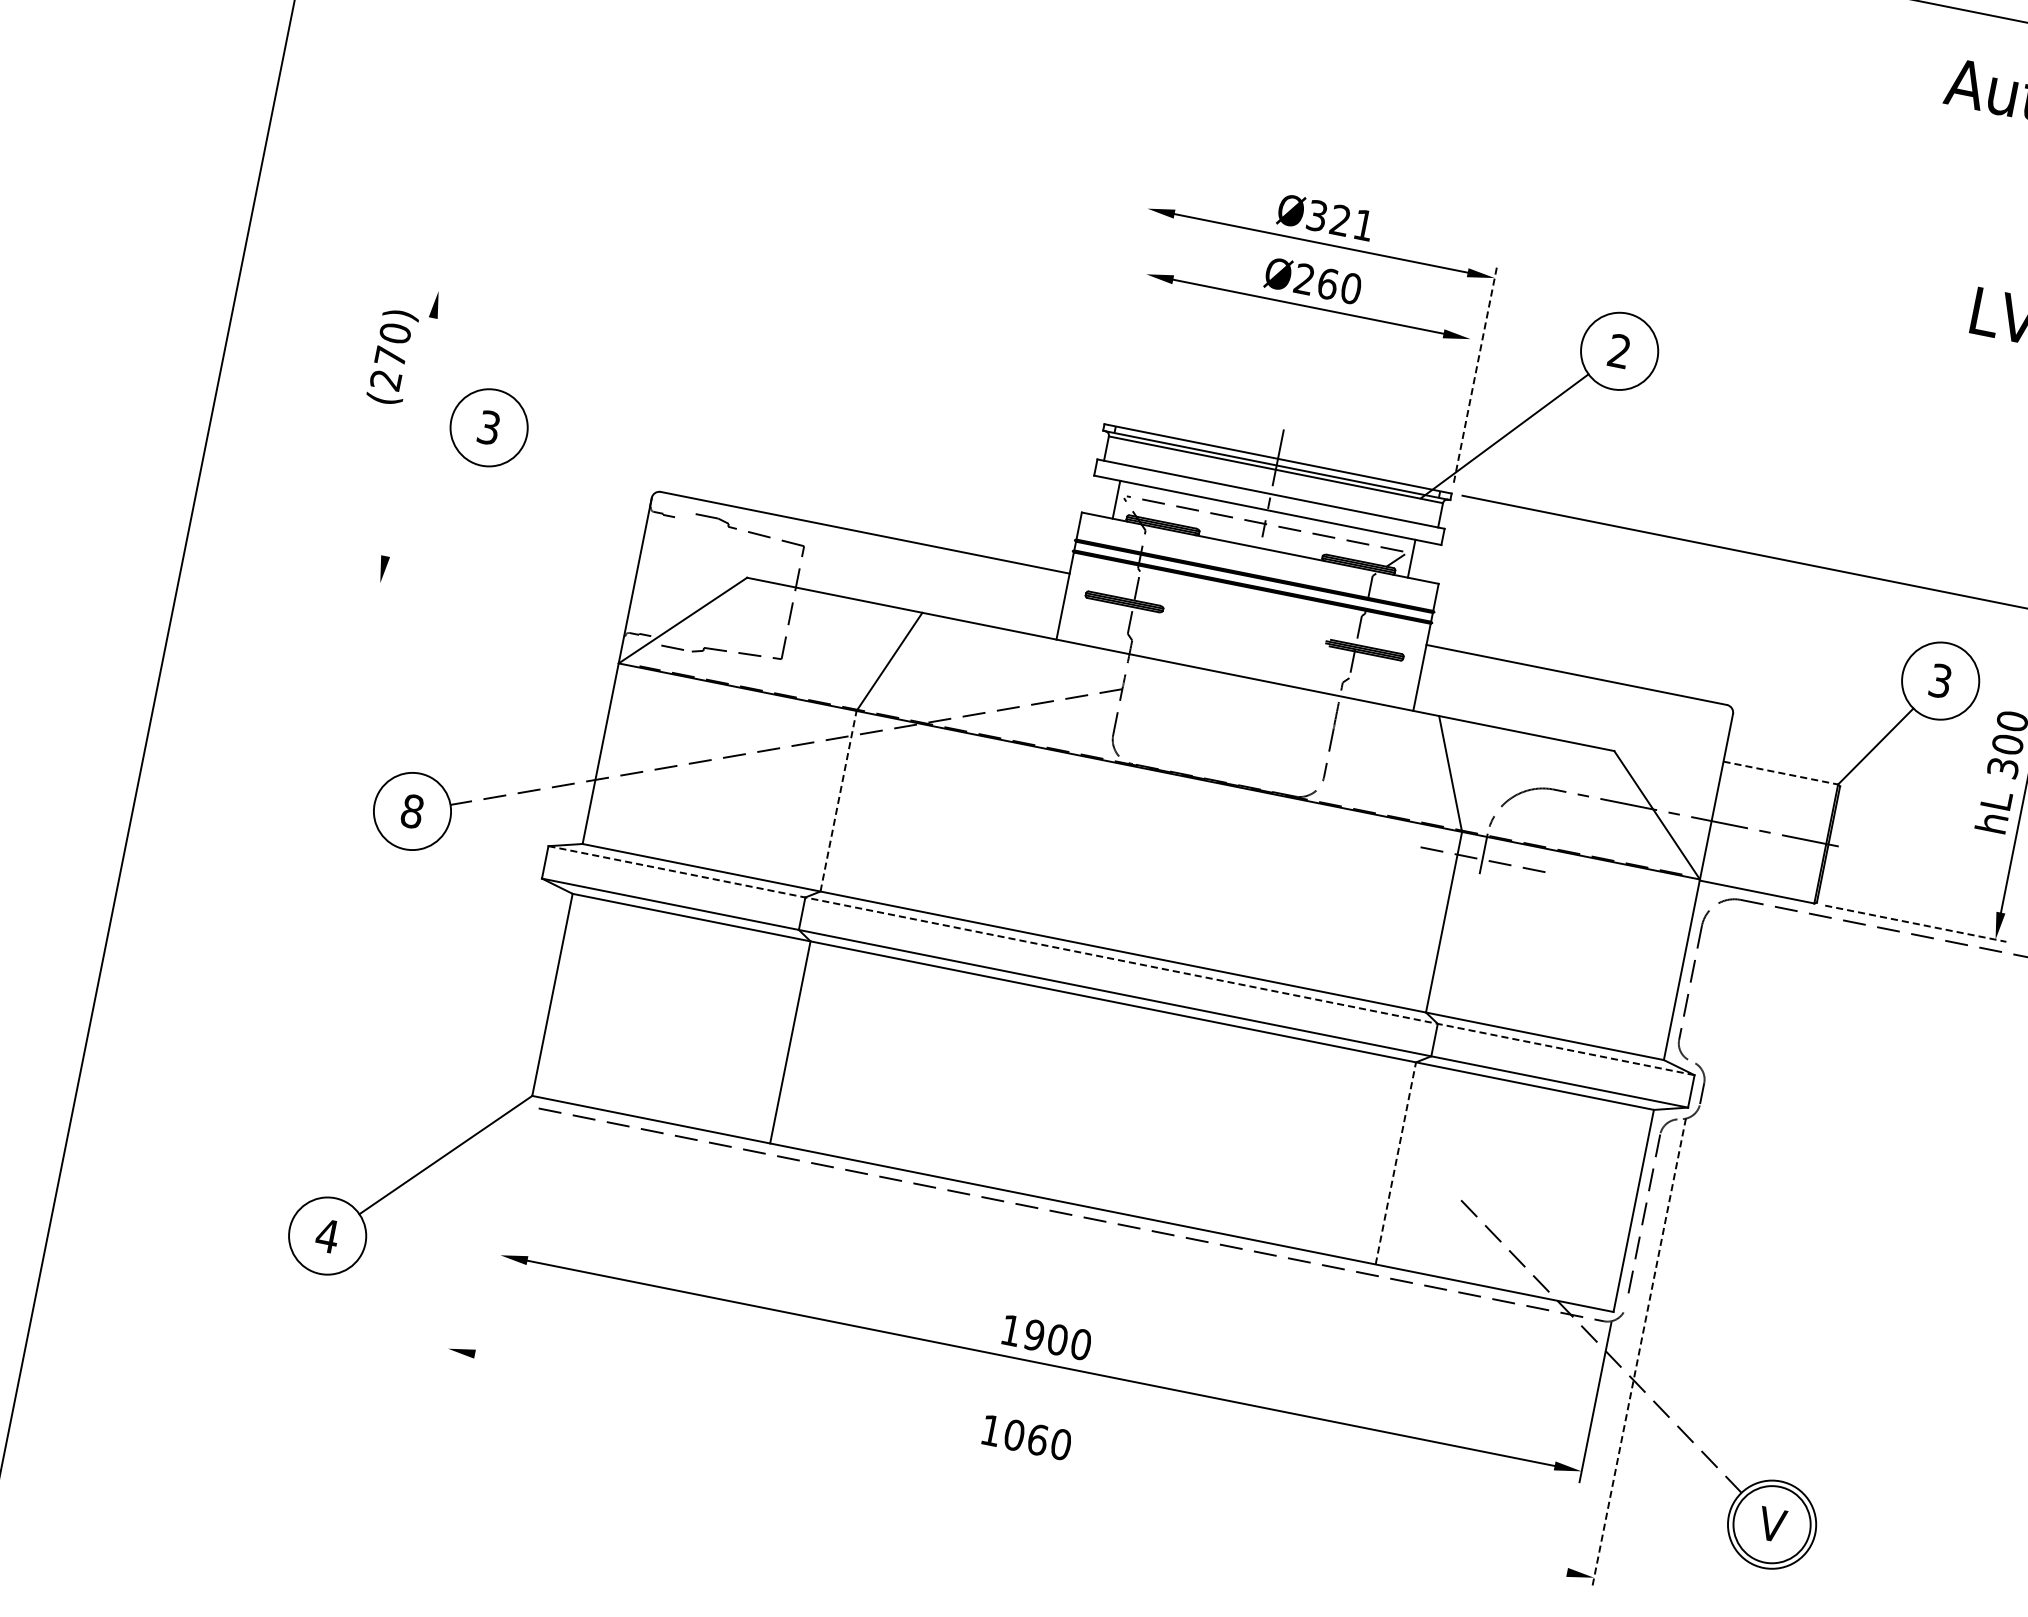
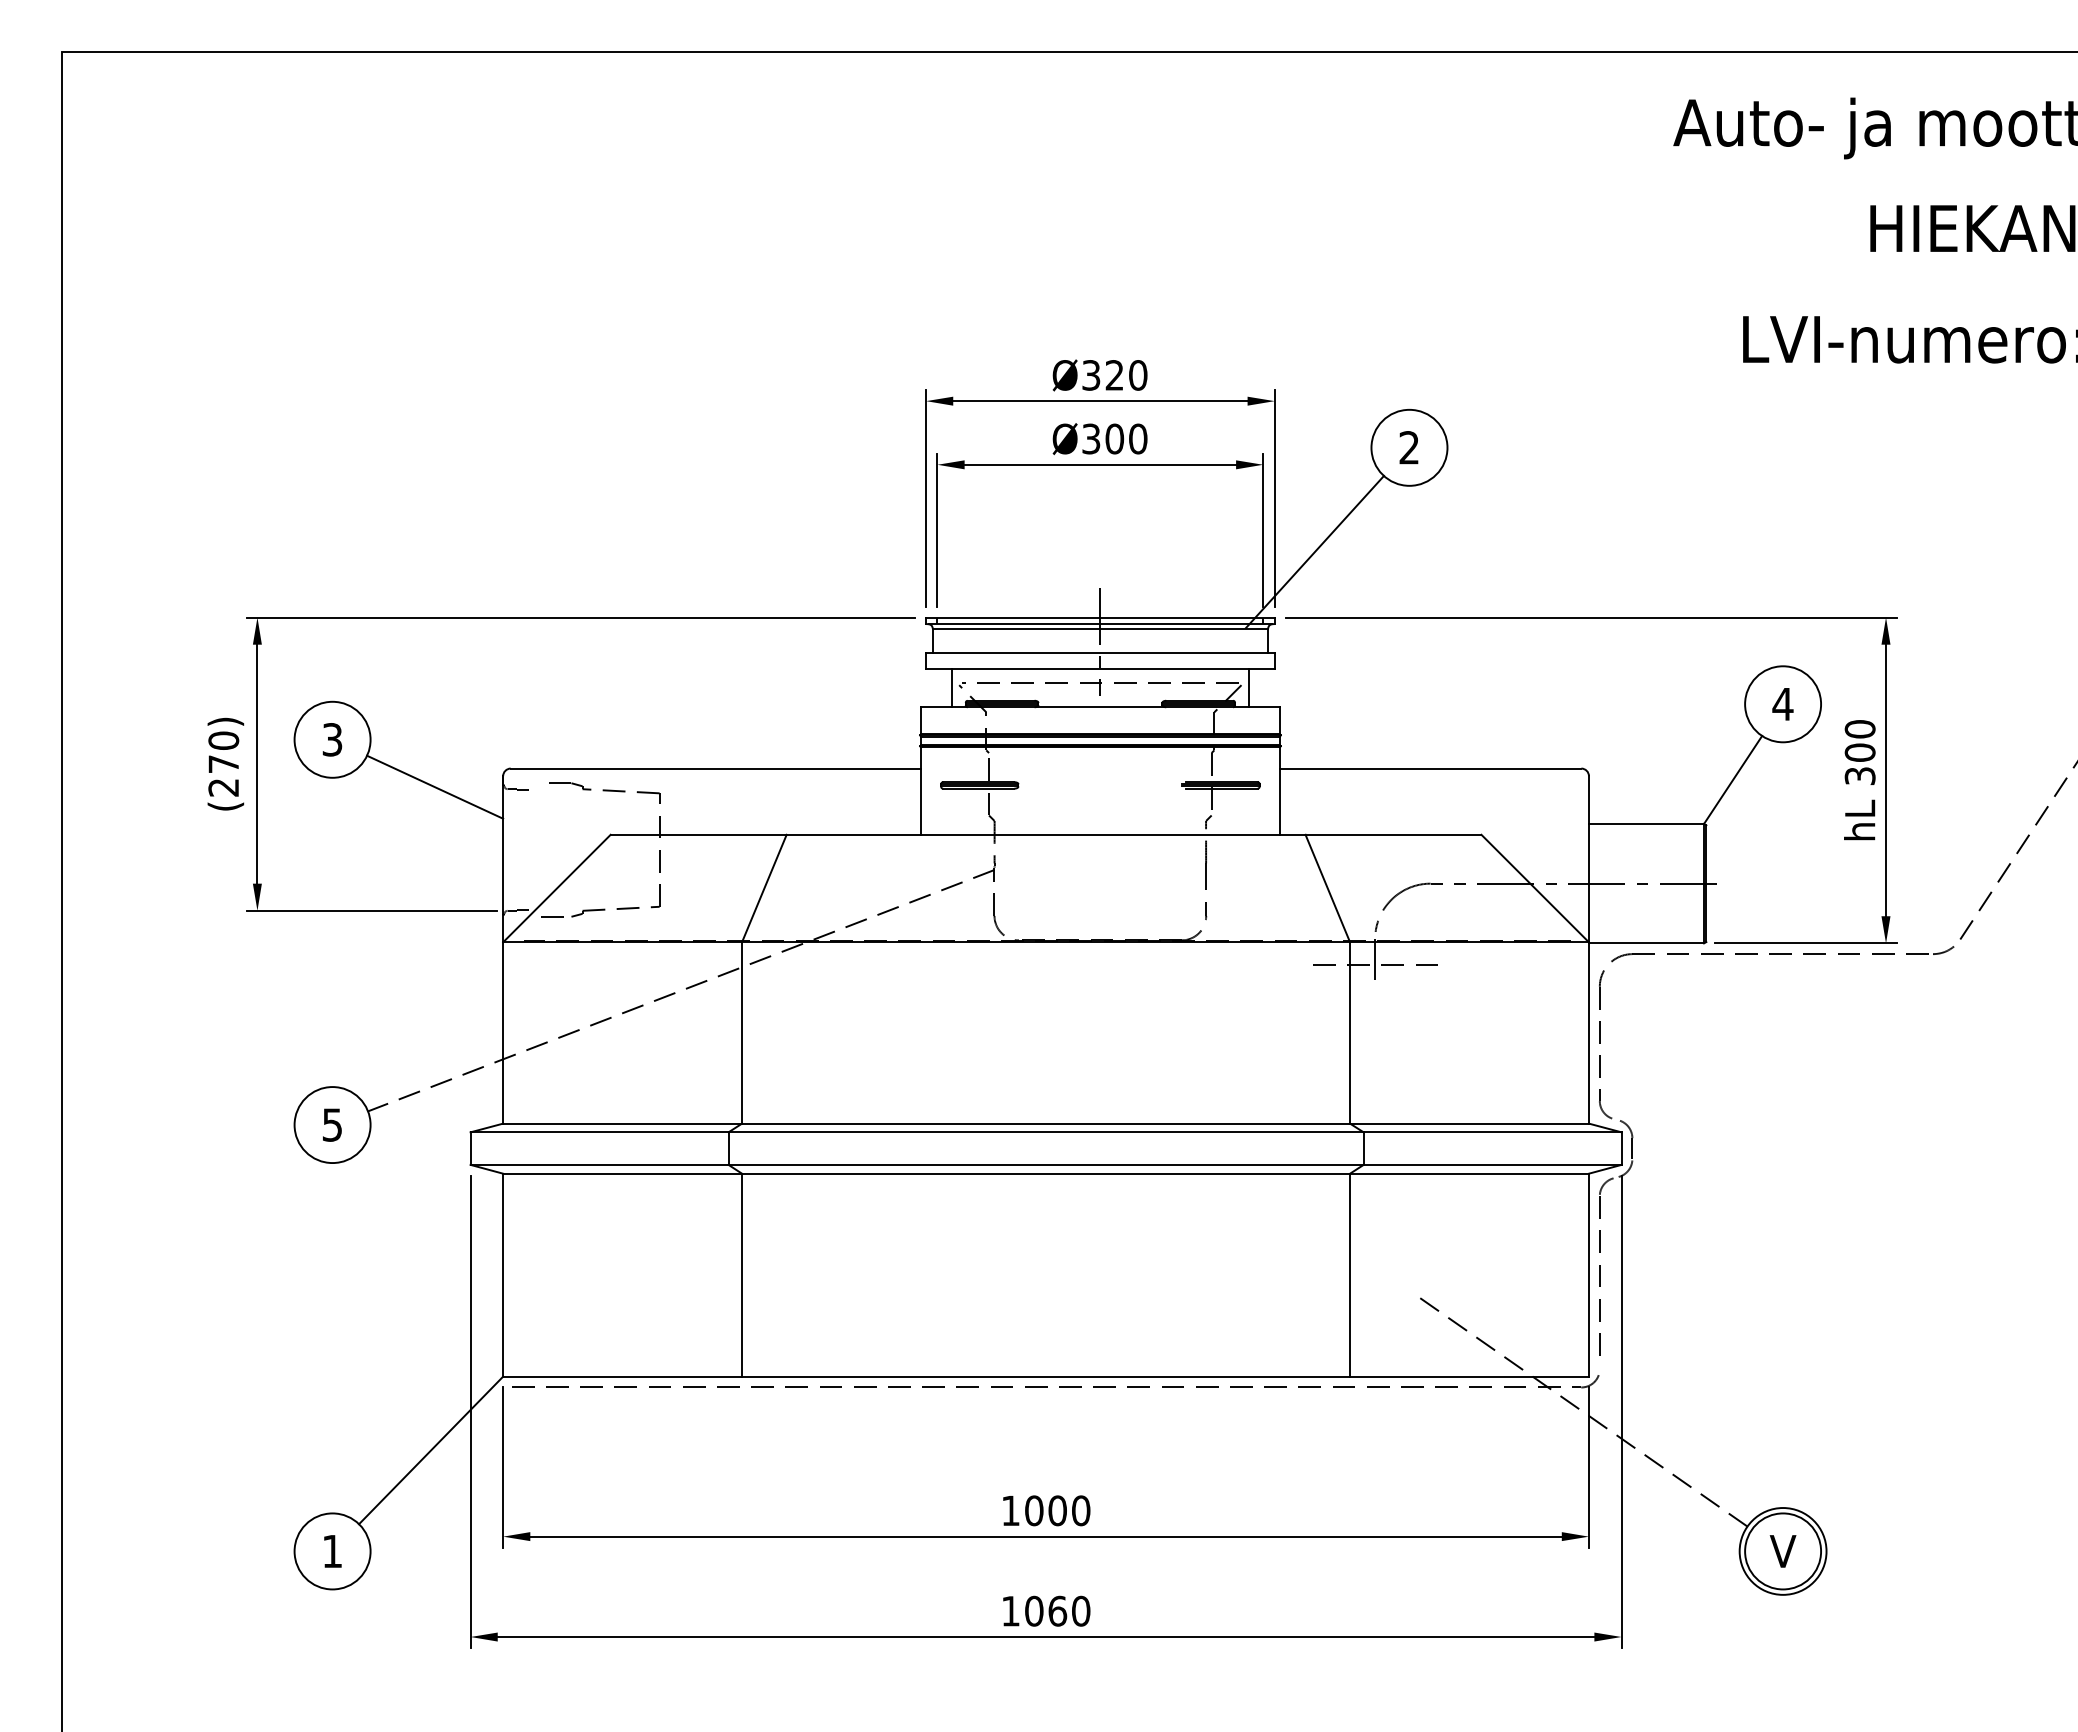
text: (1364, 225) -> (1138, 375), Ø321 -> Ø320
text: (1316, 281) -> (1103, 438), Ø260 -> Ø300
line: (1128, 305) -> (926, 498), added
line: (1133, 338) -> (937, 529), added
line: (760, 355) -> (580, 617), added
text: (392, 356) -> (225, 763), moved
line: (1475, 373) -> (1274, 497), dashed -> solid
line: (1458, 403) -> (1263, 529), added
line: (409, 436) -> (257, 763), added
line: (582, 494) -> (435, 786), added
line: (493, 605) -> (371, 910), added
text: (1940, 681) -> (1782, 704), 3 -> 4
line: (1780, 772) -> (1646, 823), dashed -> solid
line: (839, 800) -> (742, 1032), dashed -> solid
text: (412, 810) -> (332, 1124), 8 -> 5
line: (1915, 923) -> (1805, 943), dashed -> solid
line: (1120, 960) -> (1045, 1132), dashed -> solid
line: (492, 1124) -> (470, 1411), added
line: (1396, 1162) -> (1350, 1274), dashed -> solid
line: (514, 1186) -> (503, 1467), added
text: (327, 1236) -> (332, 1551), 4 -> 1
text: (1034, 1334) -> (1034, 1510), 1900 -> 1000
line: (1638, 1354) -> (1621, 1412), dashed -> solid
line: (1020, 1463) -> (1045, 1637), added

